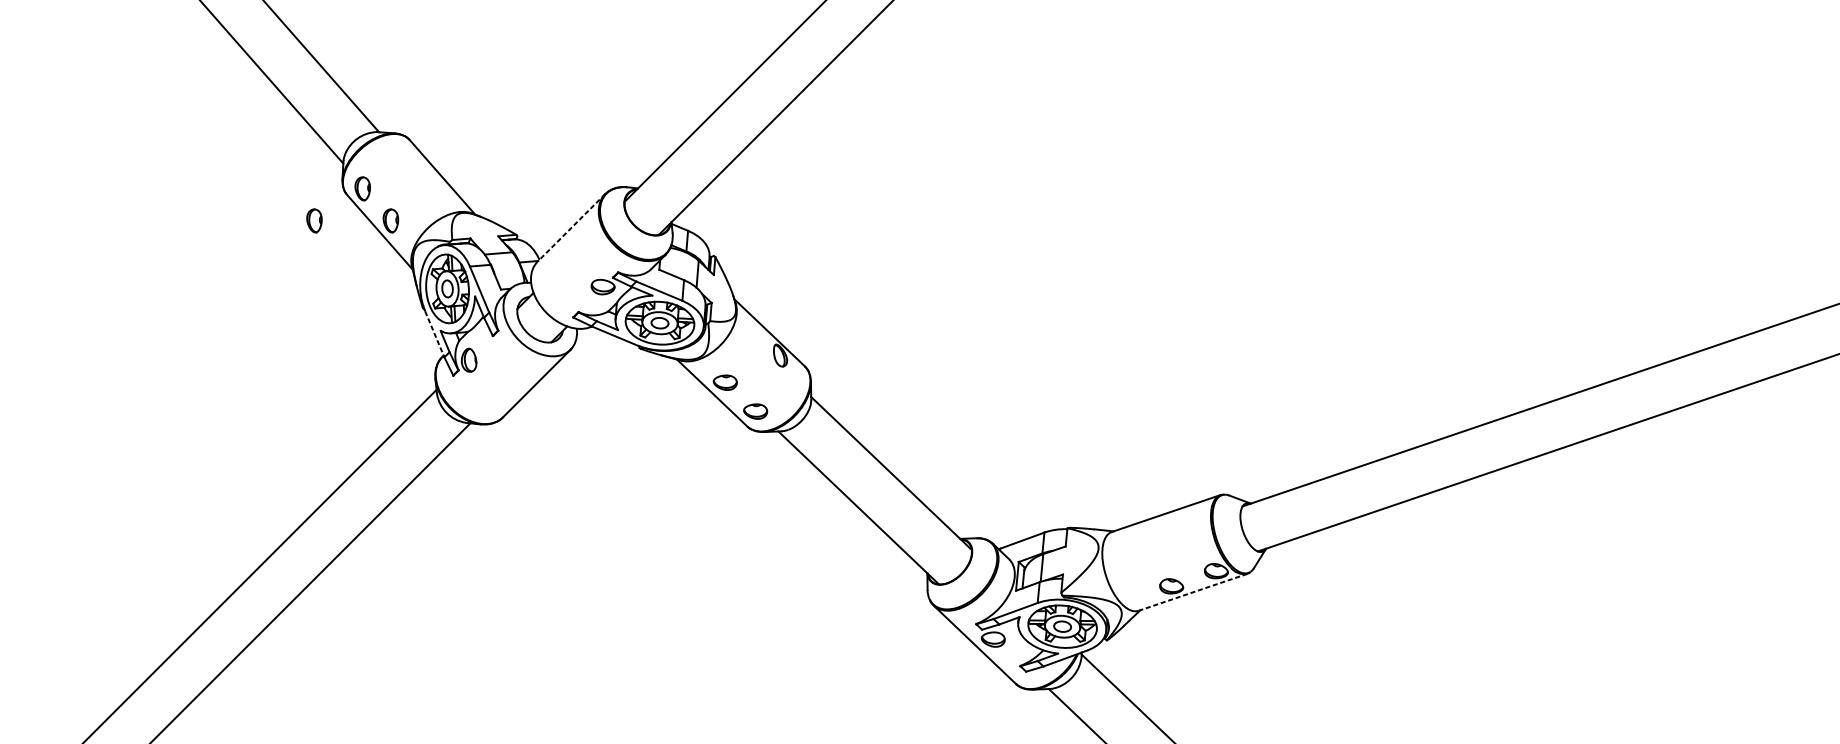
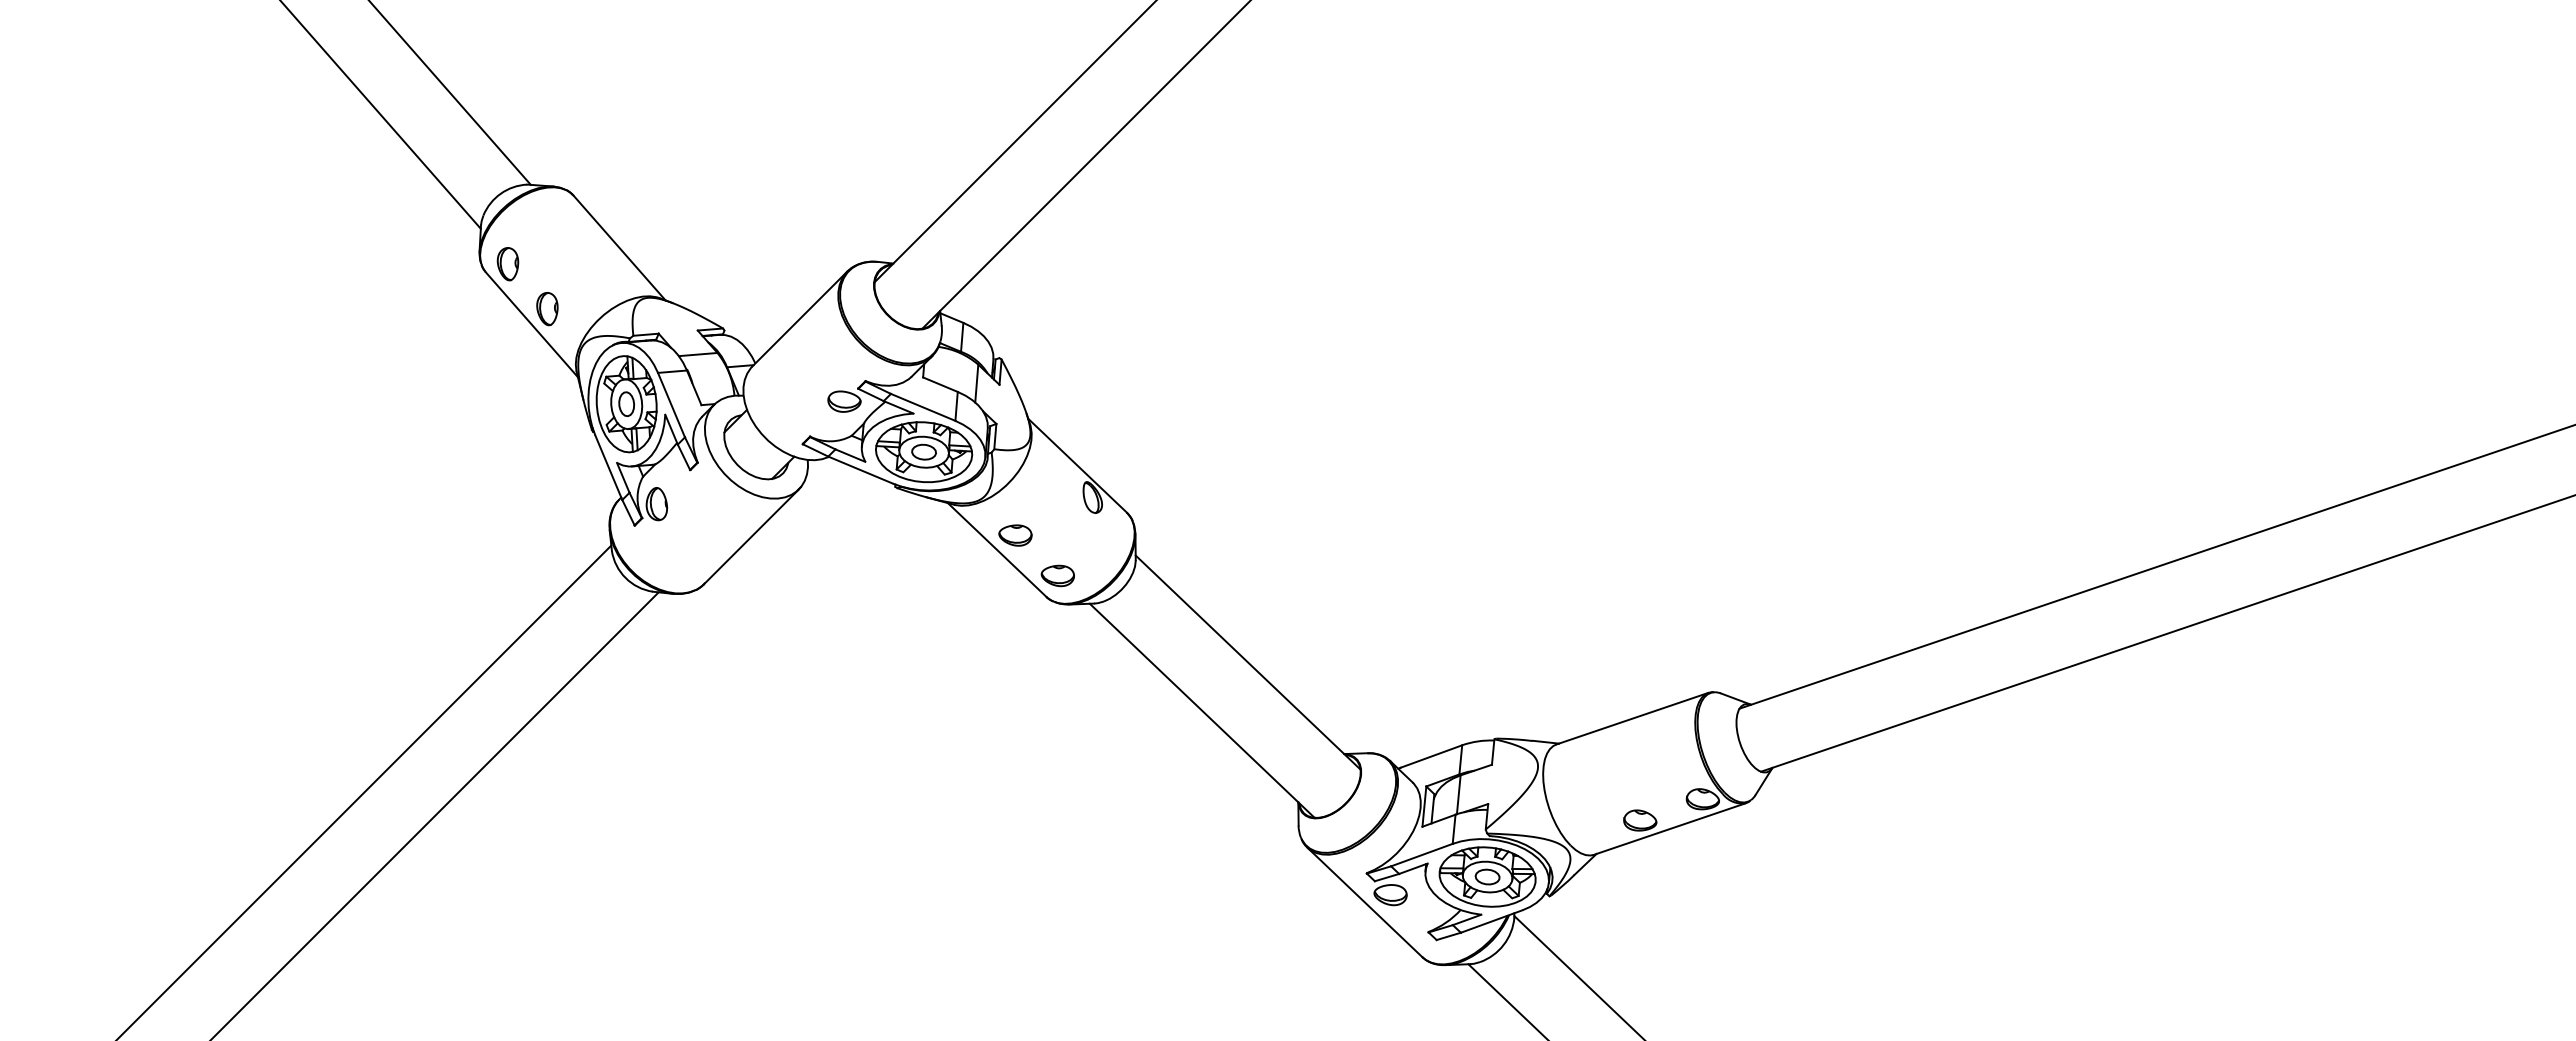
part: (314, 221) -> (440, 309), removed
line: (571, 228) -> (799, 319), dashed -> solid
line: (434, 334) -> (608, 467), dashed -> solid
line: (1193, 592) -> (1670, 828), dashed -> solid

